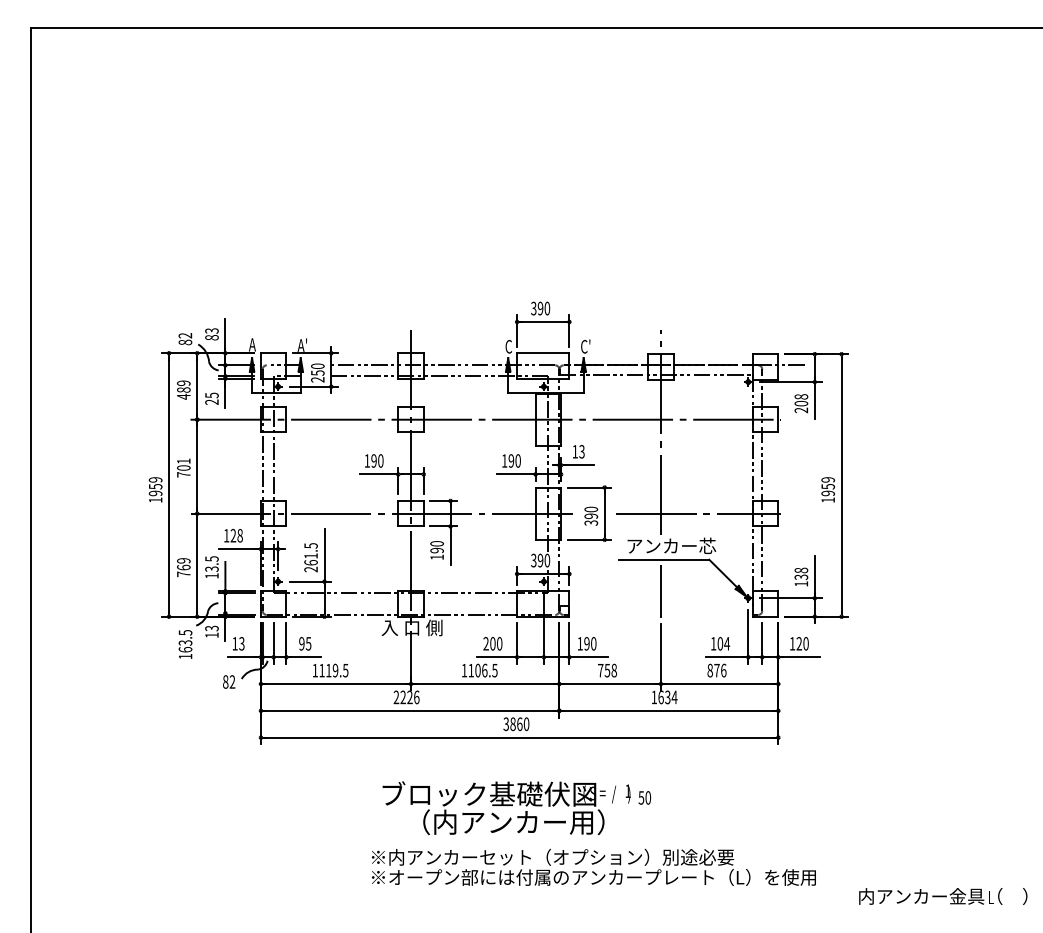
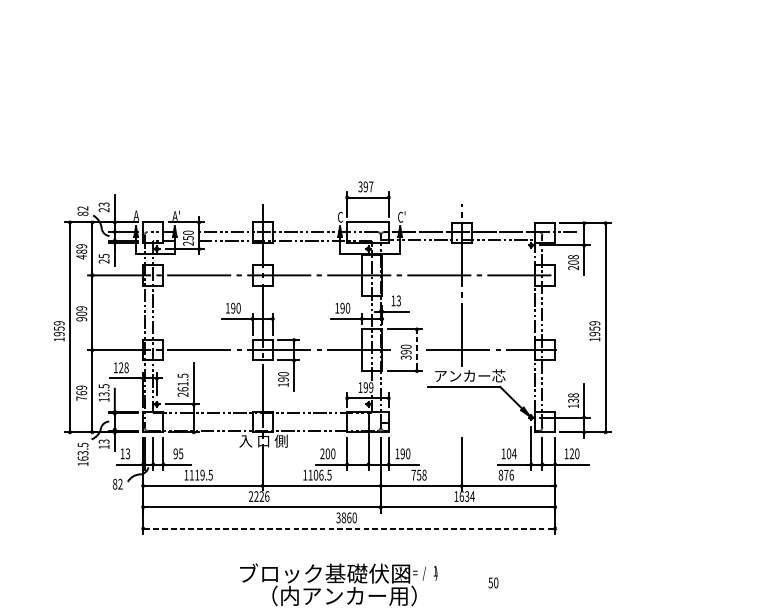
text: (547, 308) -> (371, 186), 390 -> 397
text: (211, 337) -> (103, 209), 83 -> 23
text: (183, 467) -> (81, 313), 701 -> 909
line: (604, 513) -> (416, 350), solid -> dashed
text: (540, 560) -> (365, 387), 390 -> 199
line: (660, 591) -> (461, 412), removed
line: (520, 737) -> (349, 528), solid -> dashed
text: (644, 797) -> (493, 582), moved

